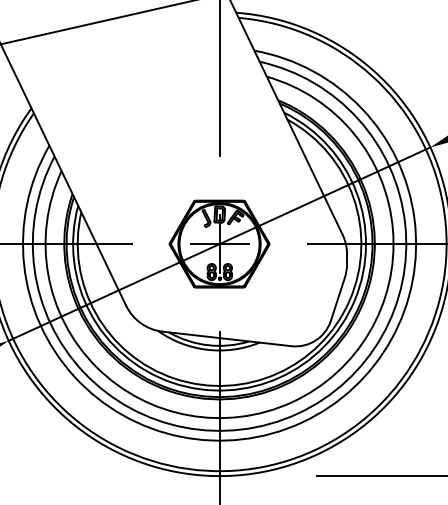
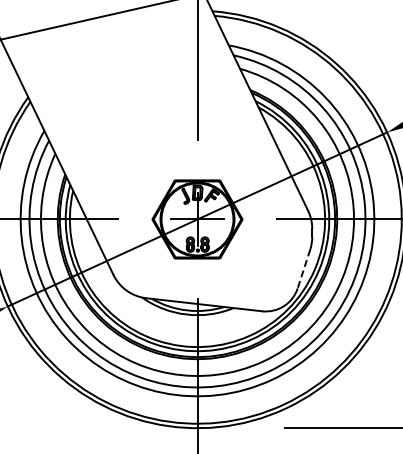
line: (337, 299) -> (303, 269), solid -> dashed

